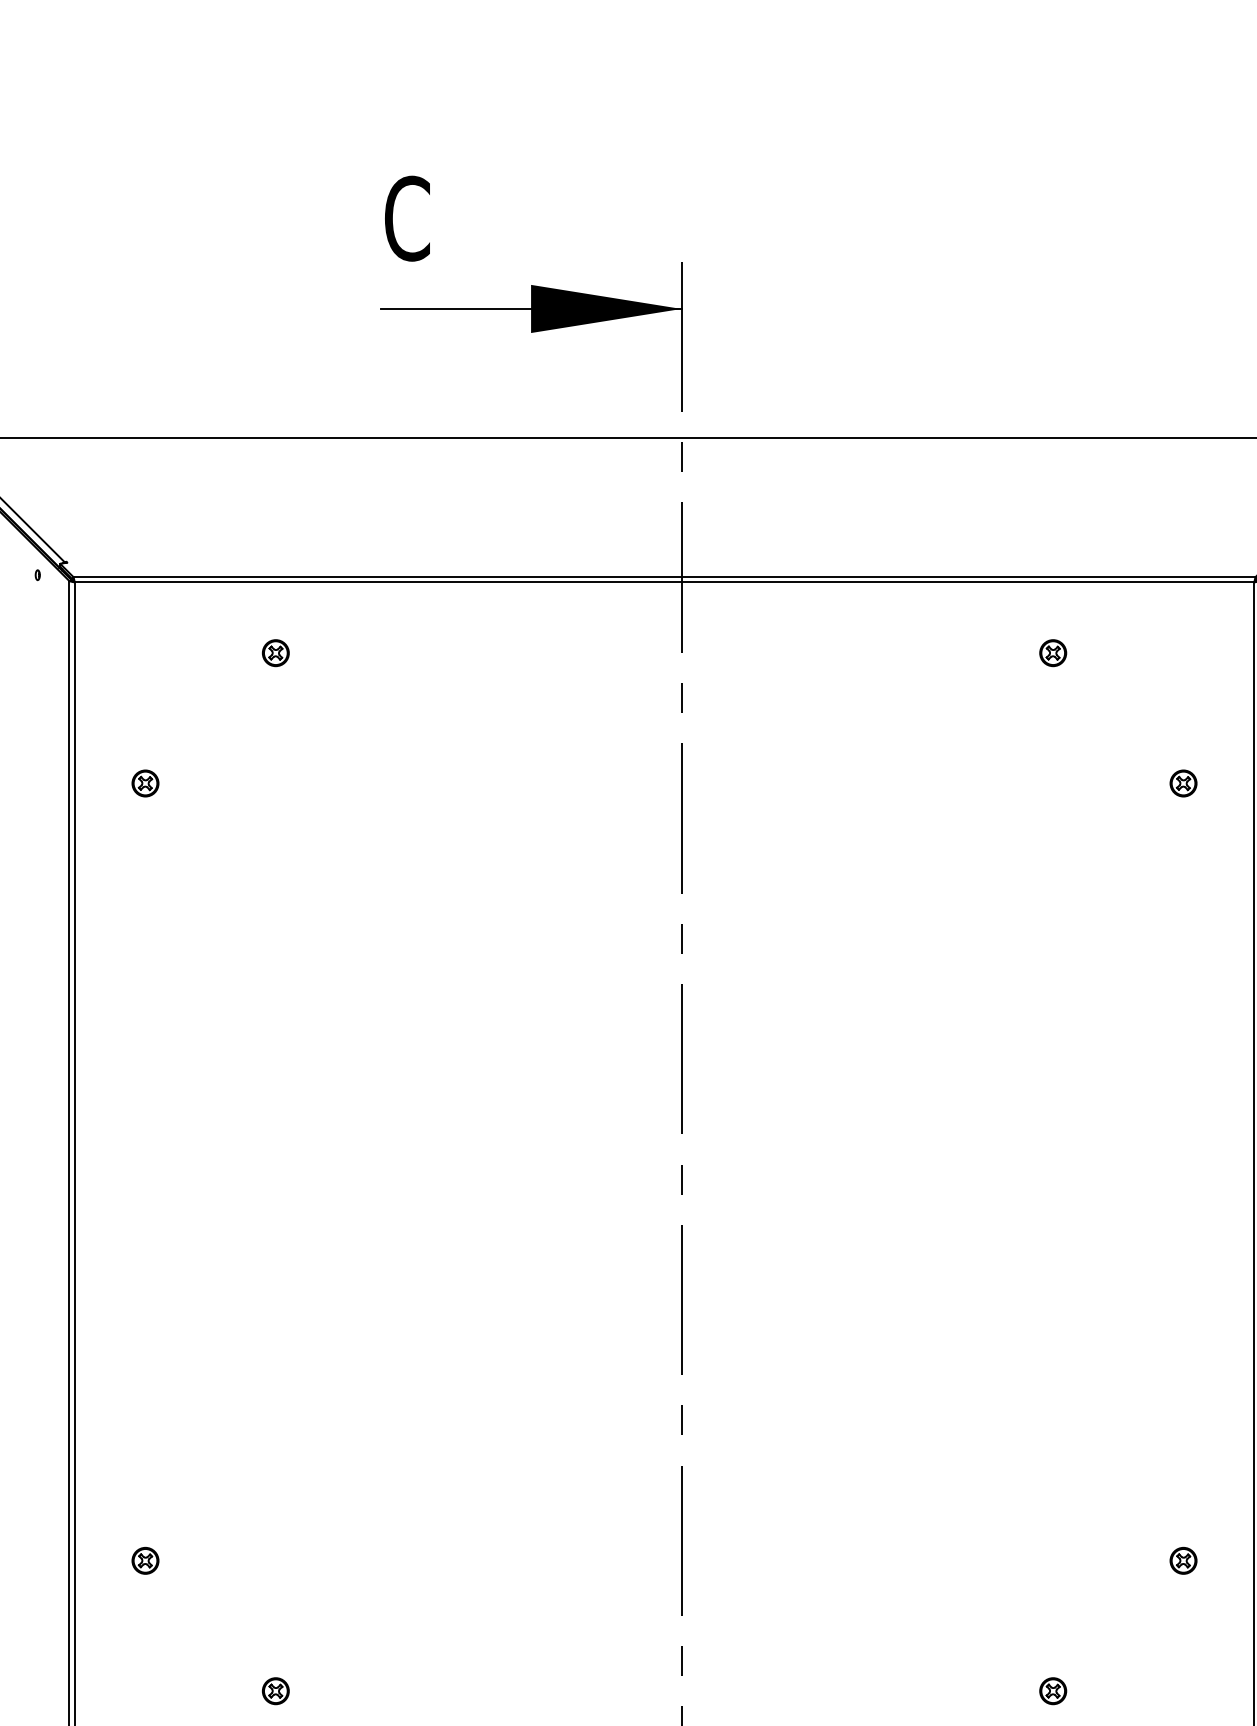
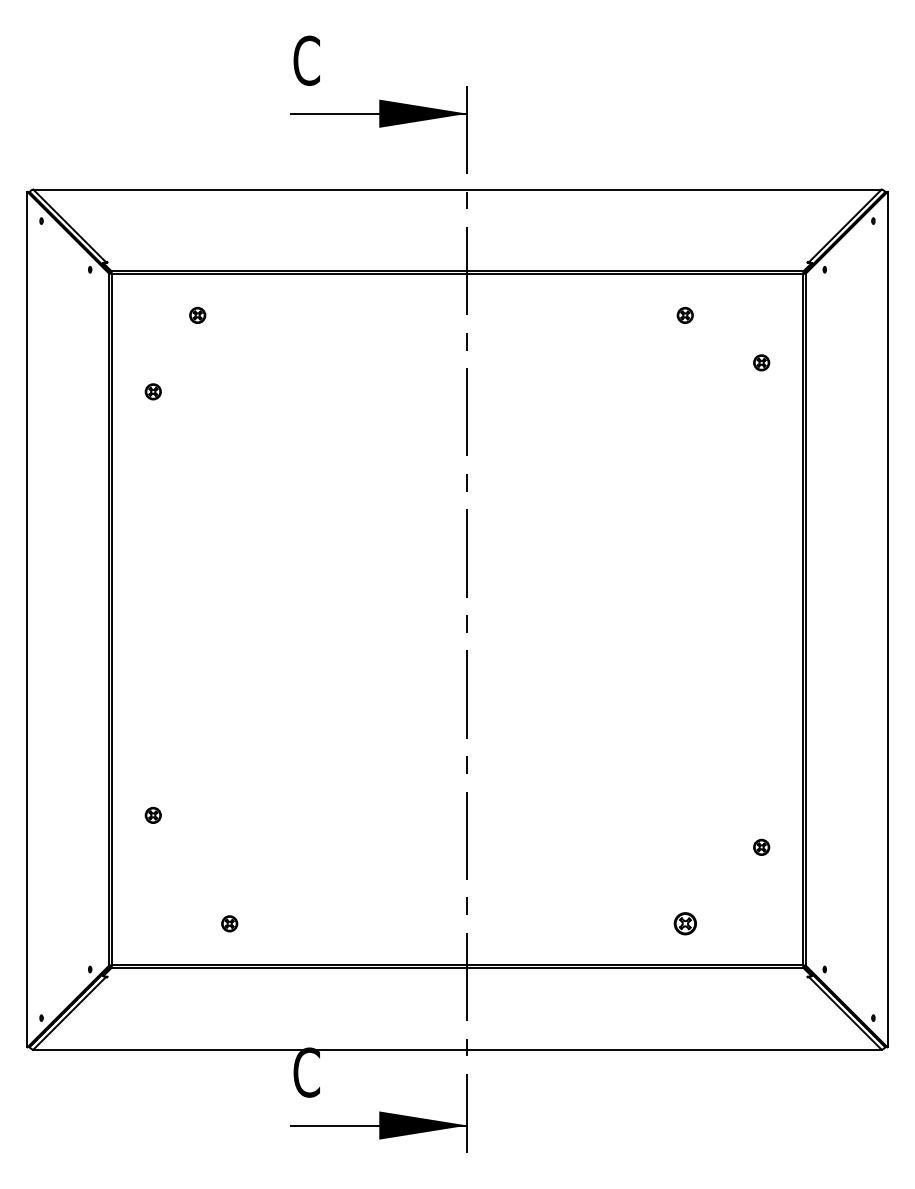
part: (275, 651) -> (197, 314), moved
part: (1183, 782) -> (761, 362), moved
part: (144, 1559) -> (152, 814), moved
part: (1051, 1690) -> (684, 923), size x1.4

